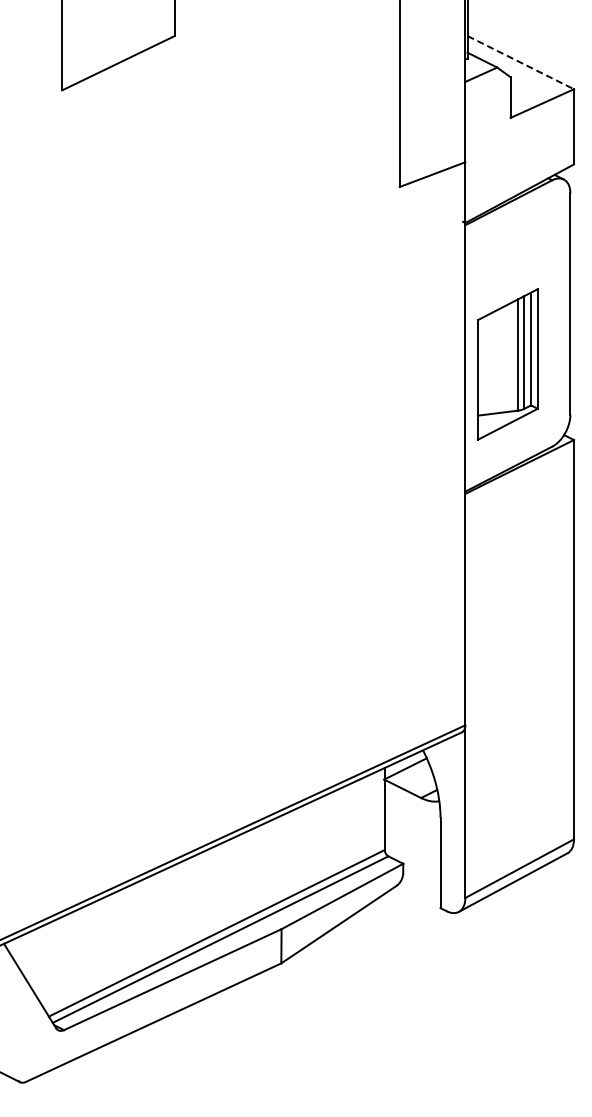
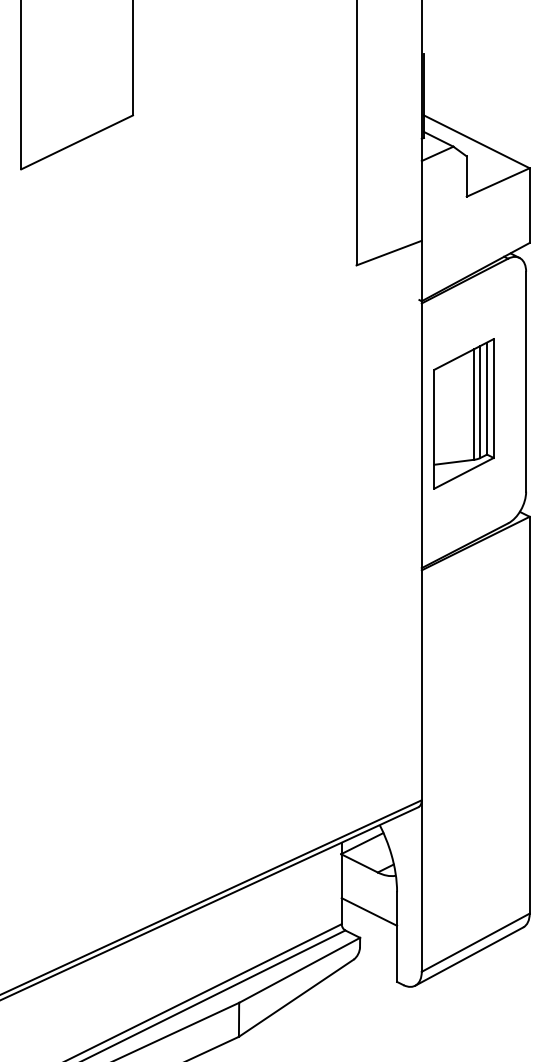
line: (521, 62) -> (477, 141), dashed -> solid
part: (507, 364) -> (463, 413), moved
line: (412, 837) -> (369, 911), added

